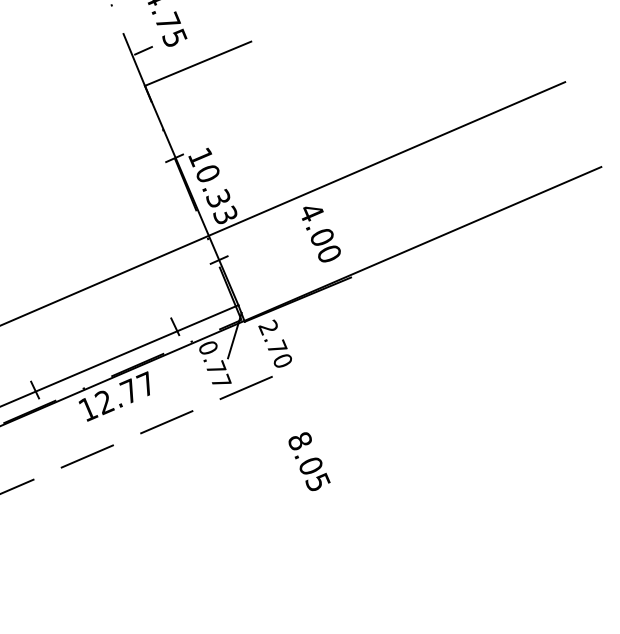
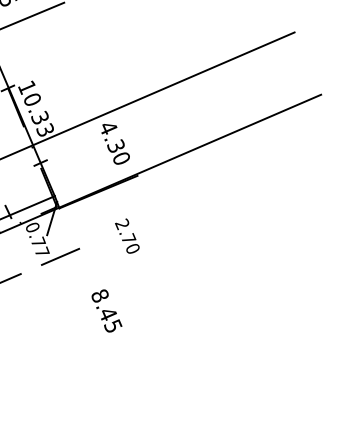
text: (321, 236) -> (115, 145), 4.00 -> 4.30
text: (274, 343) -> (126, 236), moved
text: (311, 466) -> (108, 314), 8.05 -> 8.45

